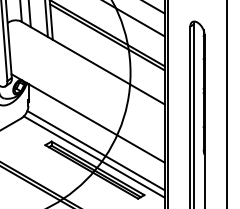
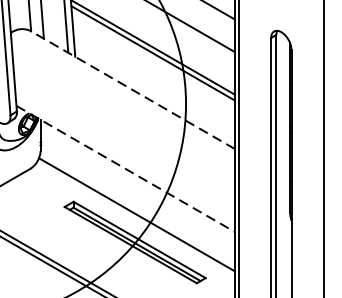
line: (92, 62) -> (131, 89), solid -> dashed
line: (88, 118) -> (126, 168), solid -> dashed
line: (93, 156) -> (133, 223), removed

